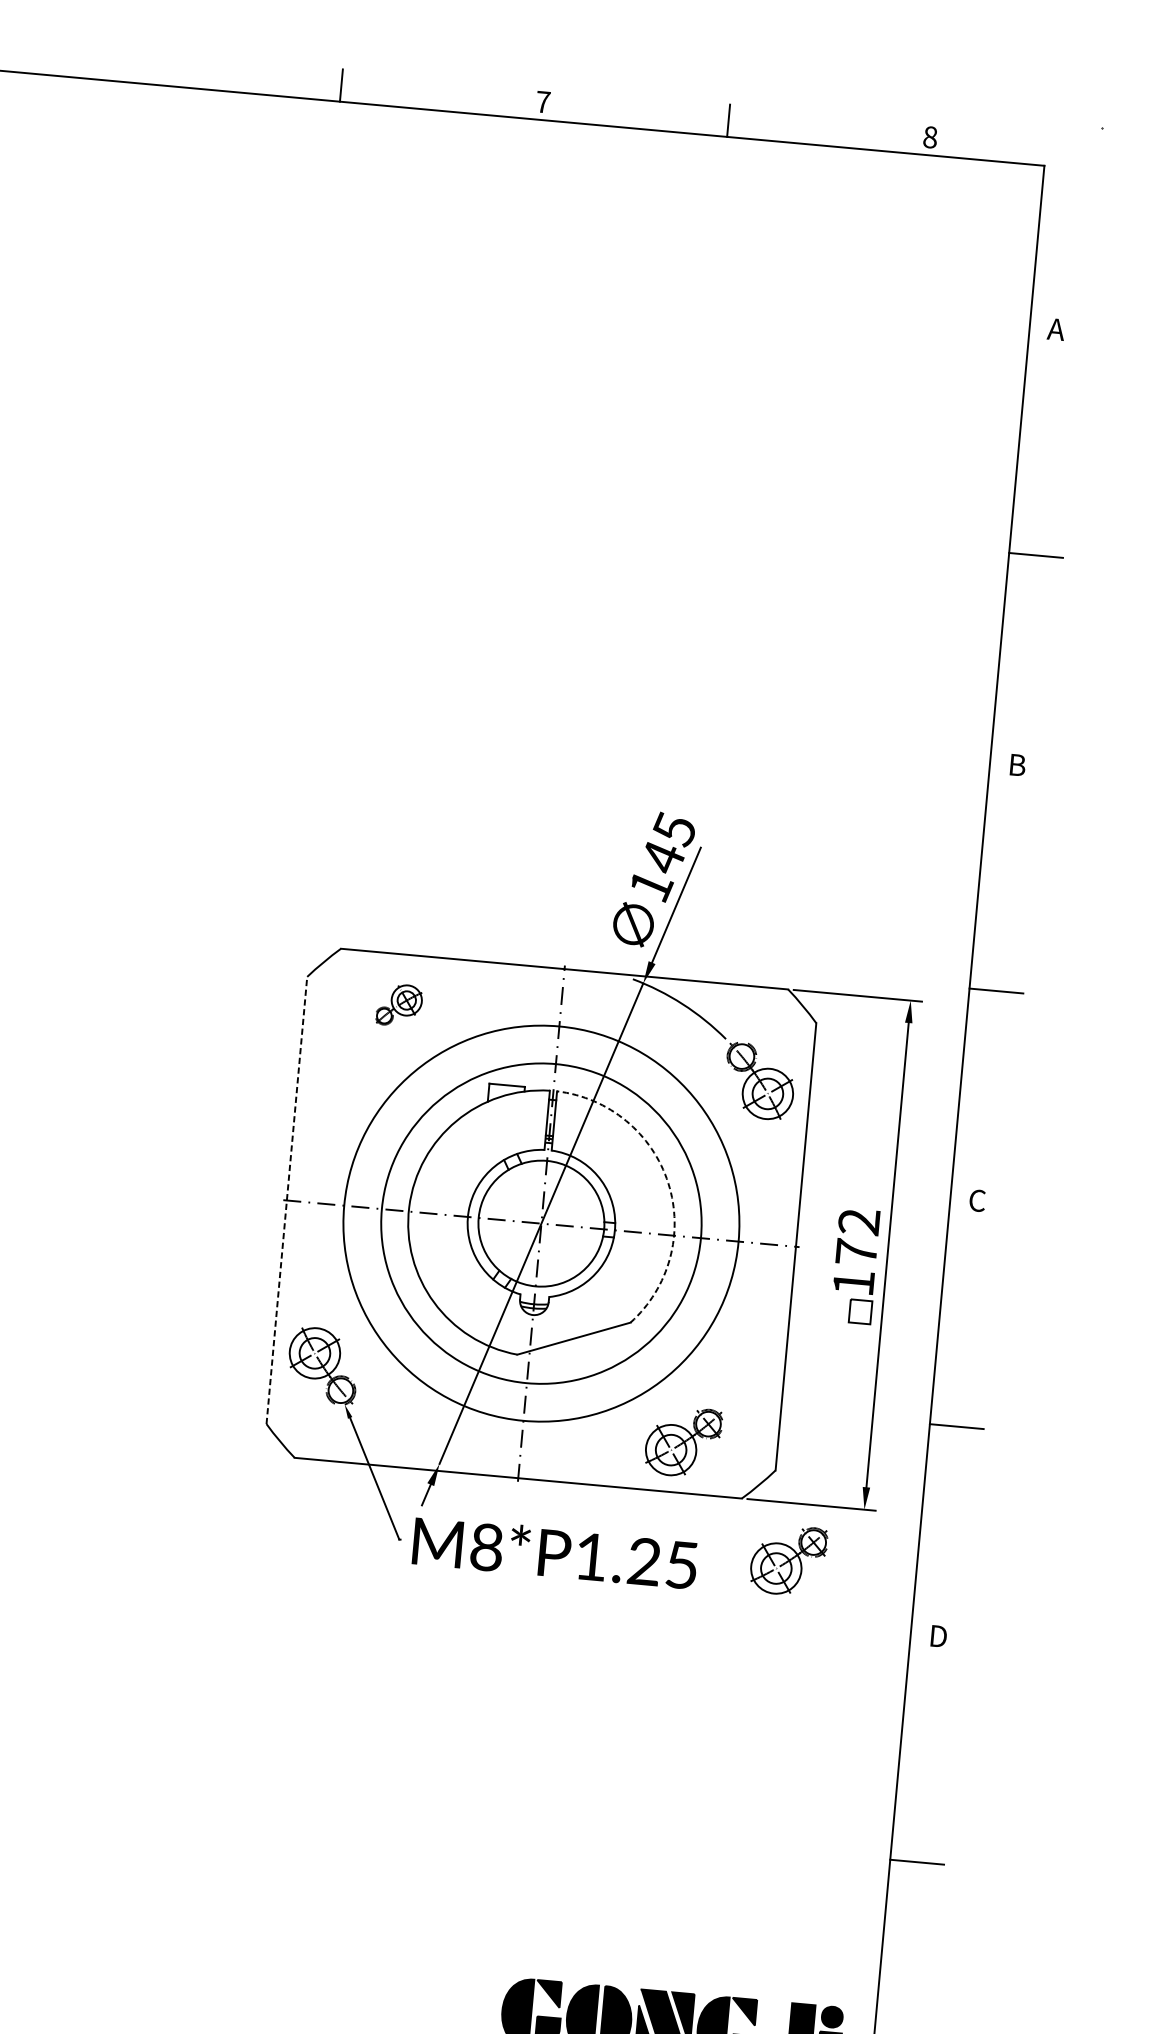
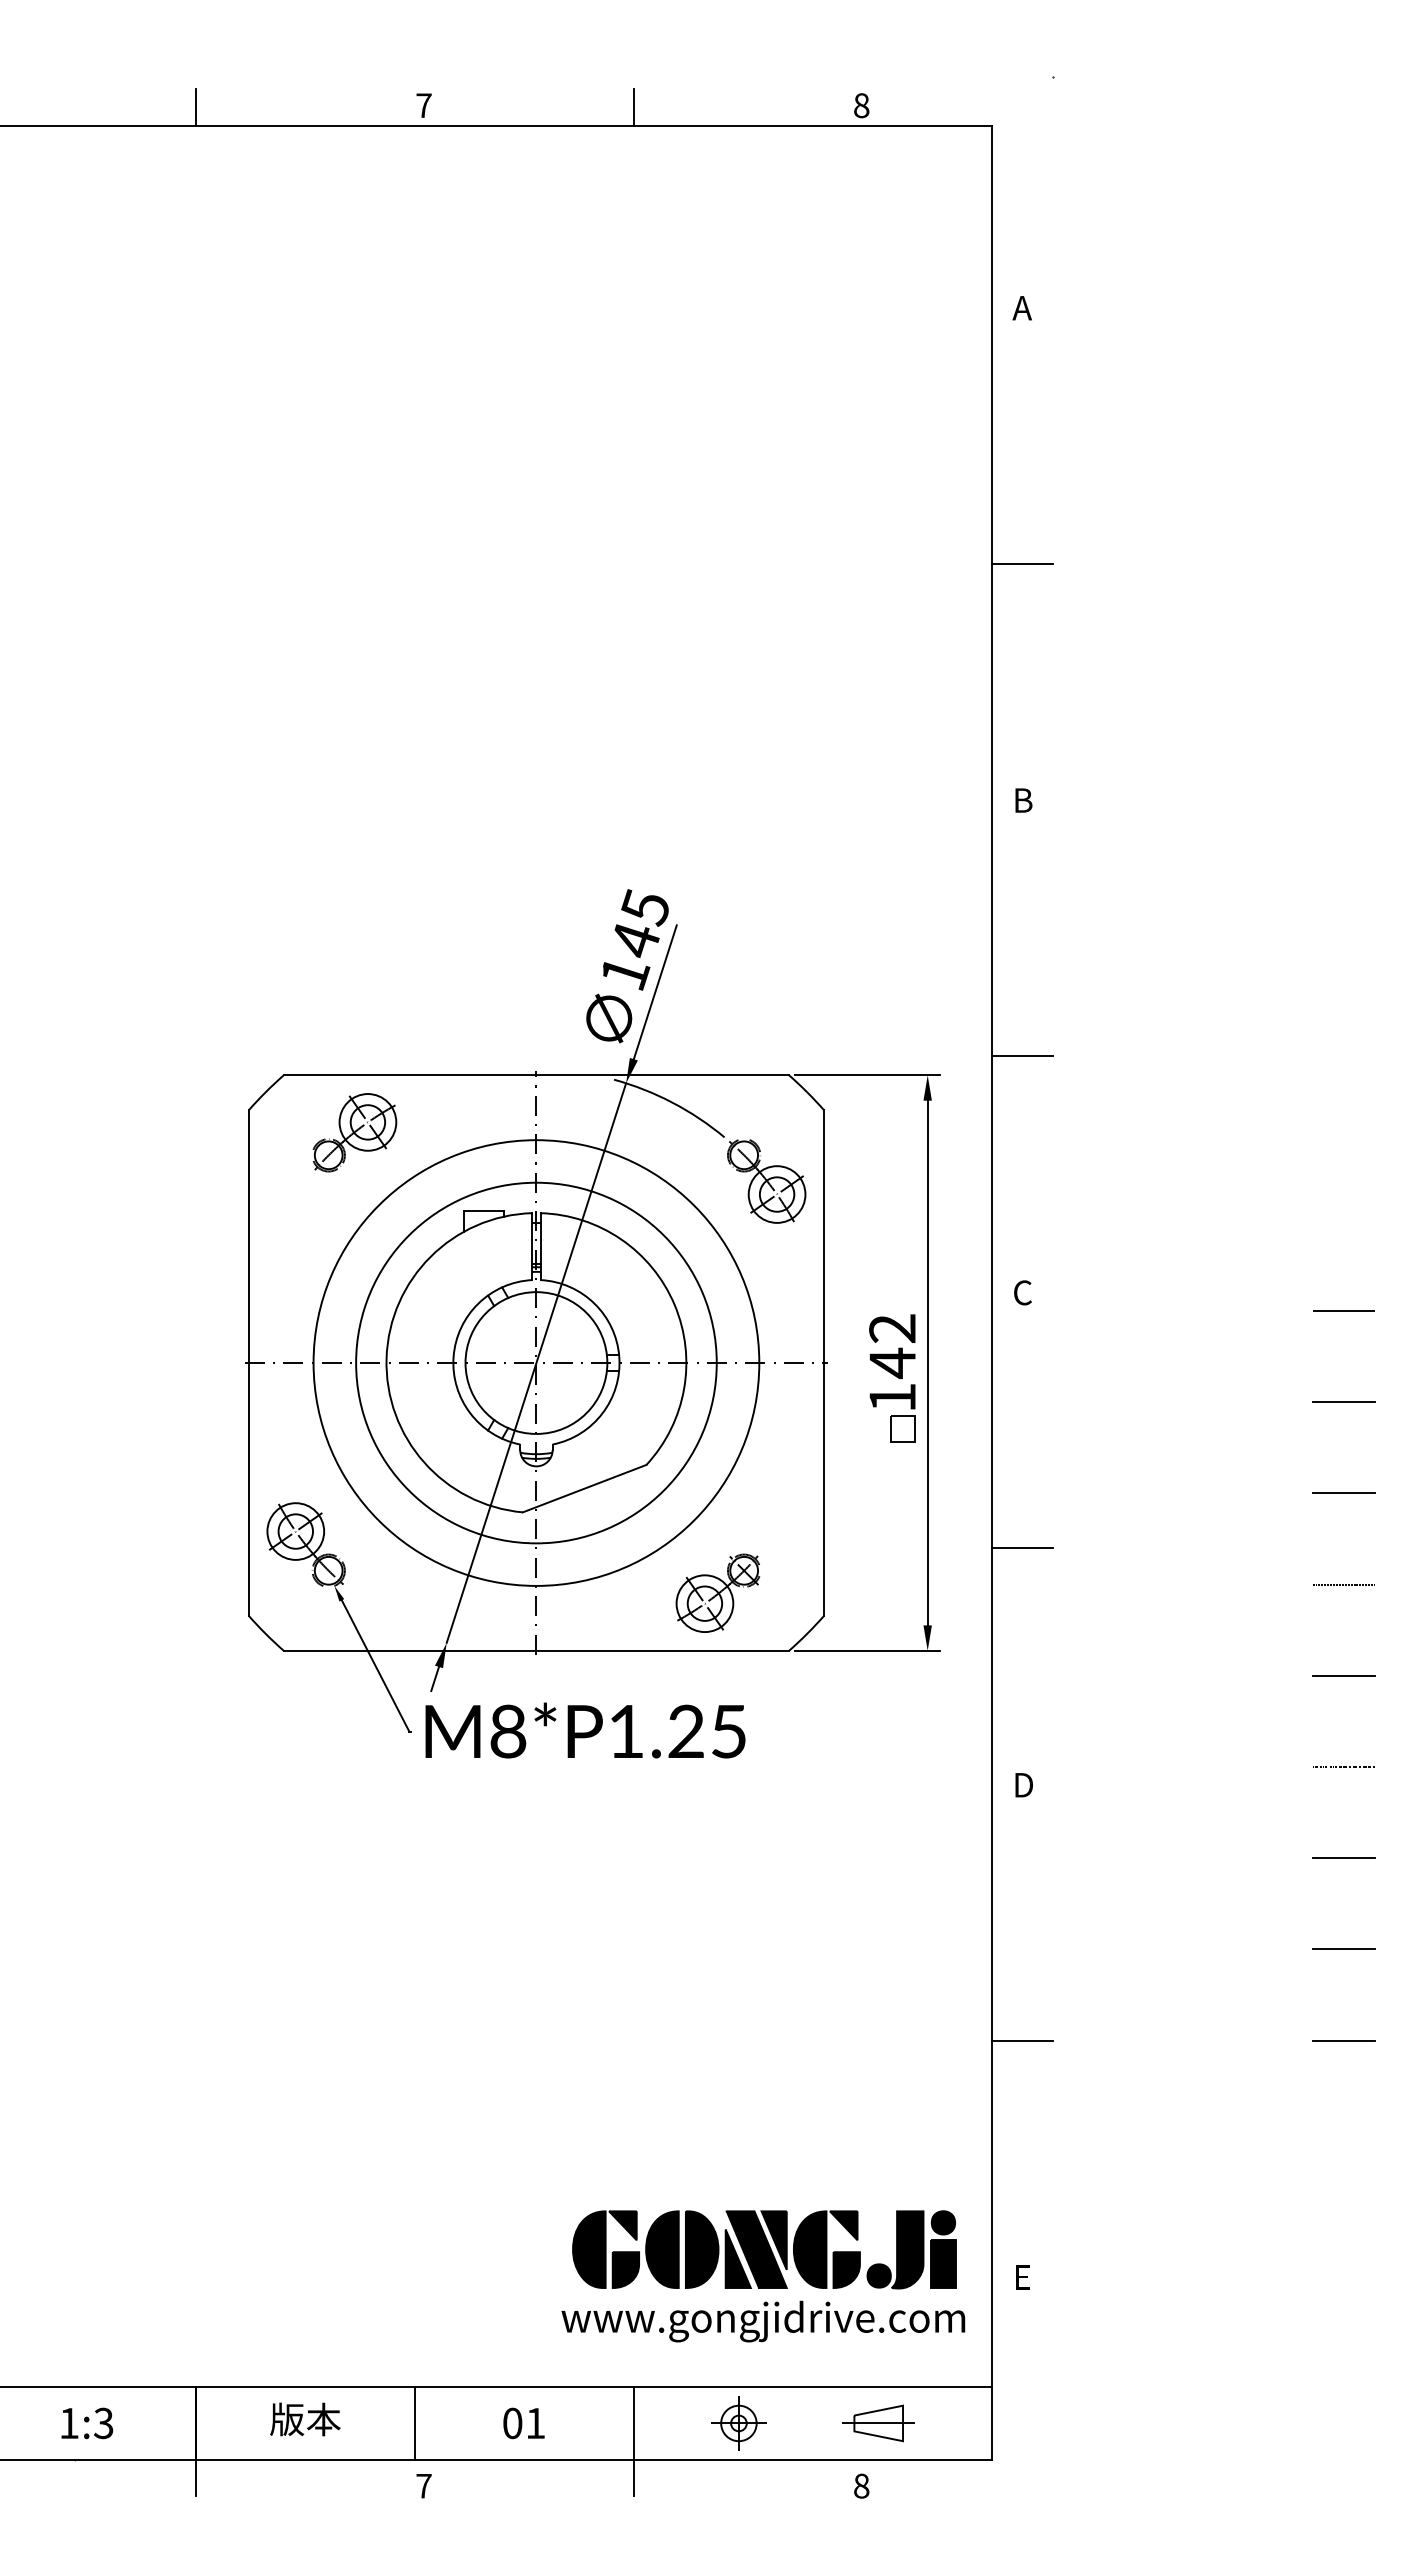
part: (399, 1005) -> (354, 1132), size x1.67
arc: (668, 1182) -> (674, 1304), dashed -> solid
line: (286, 1200) -> (248, 1363), dashed -> solid
text: (856, 1251) -> (892, 1362), 172 -> 142
part: (788, 1559) -> (847, 1714), removed

